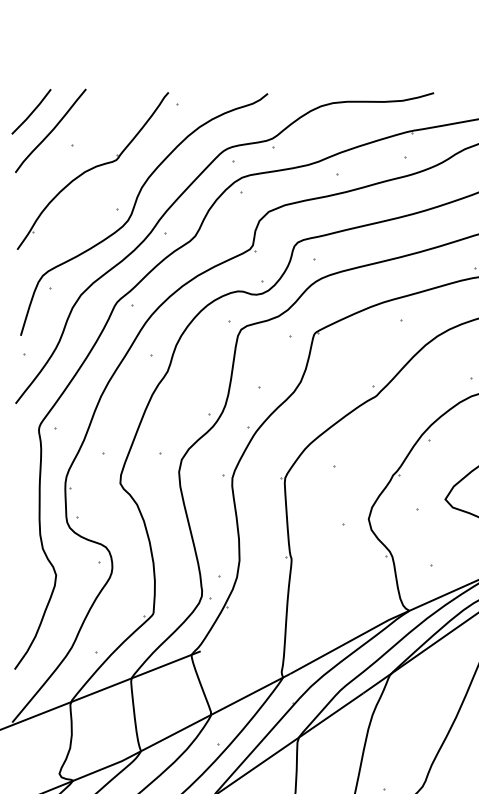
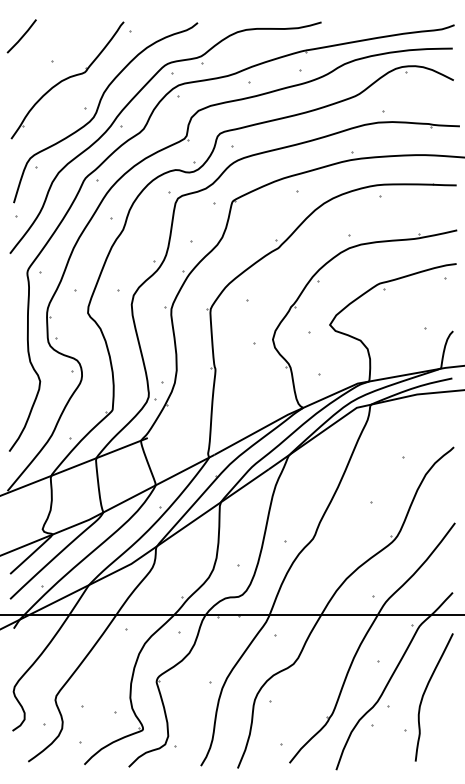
curve: (49, 130) -> (35, 50), removed

